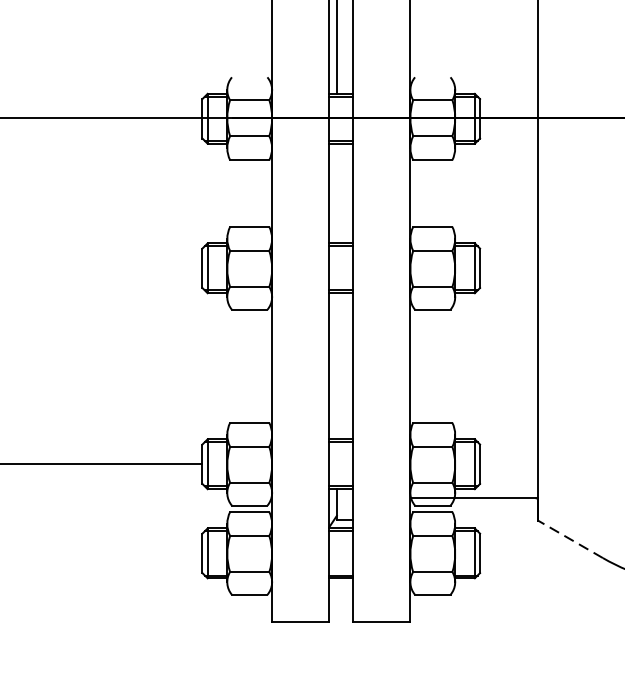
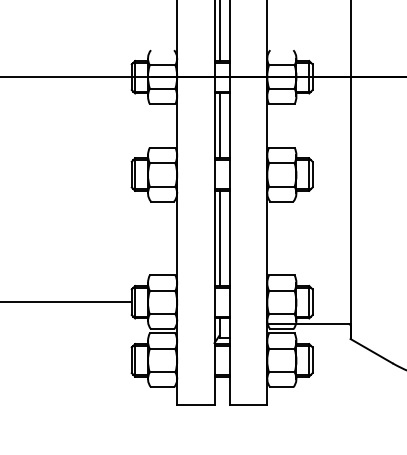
line: (337, 192) -> (219, 125), added
line: (337, 366) -> (219, 238), added
line: (570, 538) -> (371, 350), dashed -> solid

